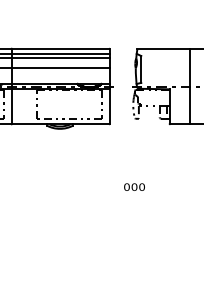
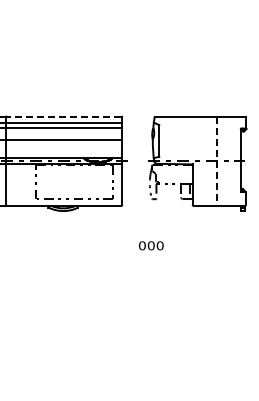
line: (60, 48) -> (63, 116), solid -> dashed
line: (189, 86) -> (216, 161), solid -> dashed
text: (134, 186) -> (151, 245), moved

